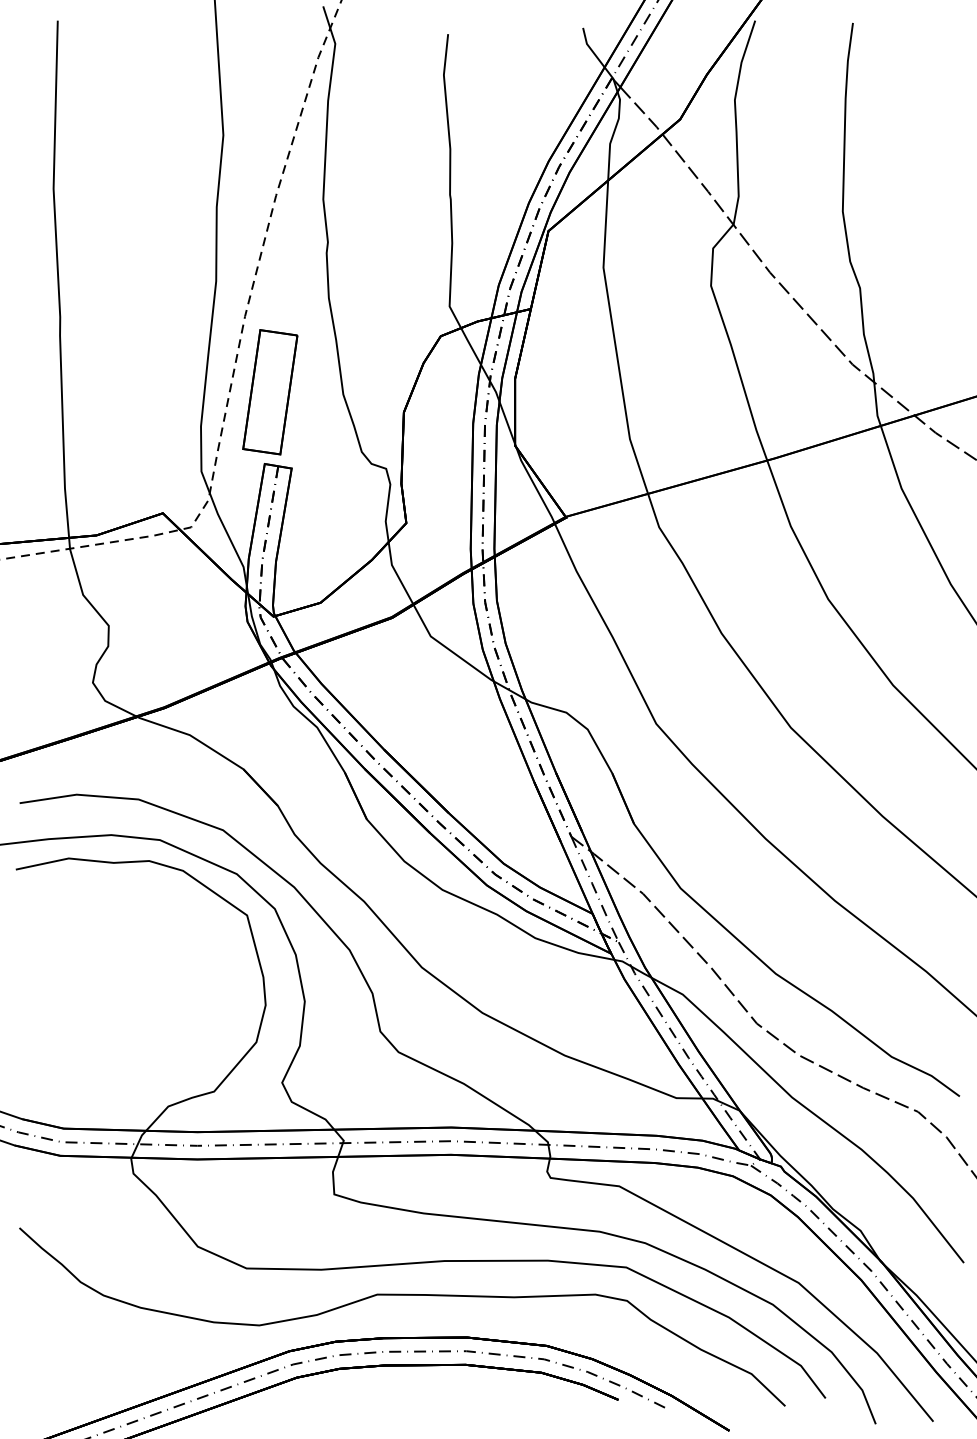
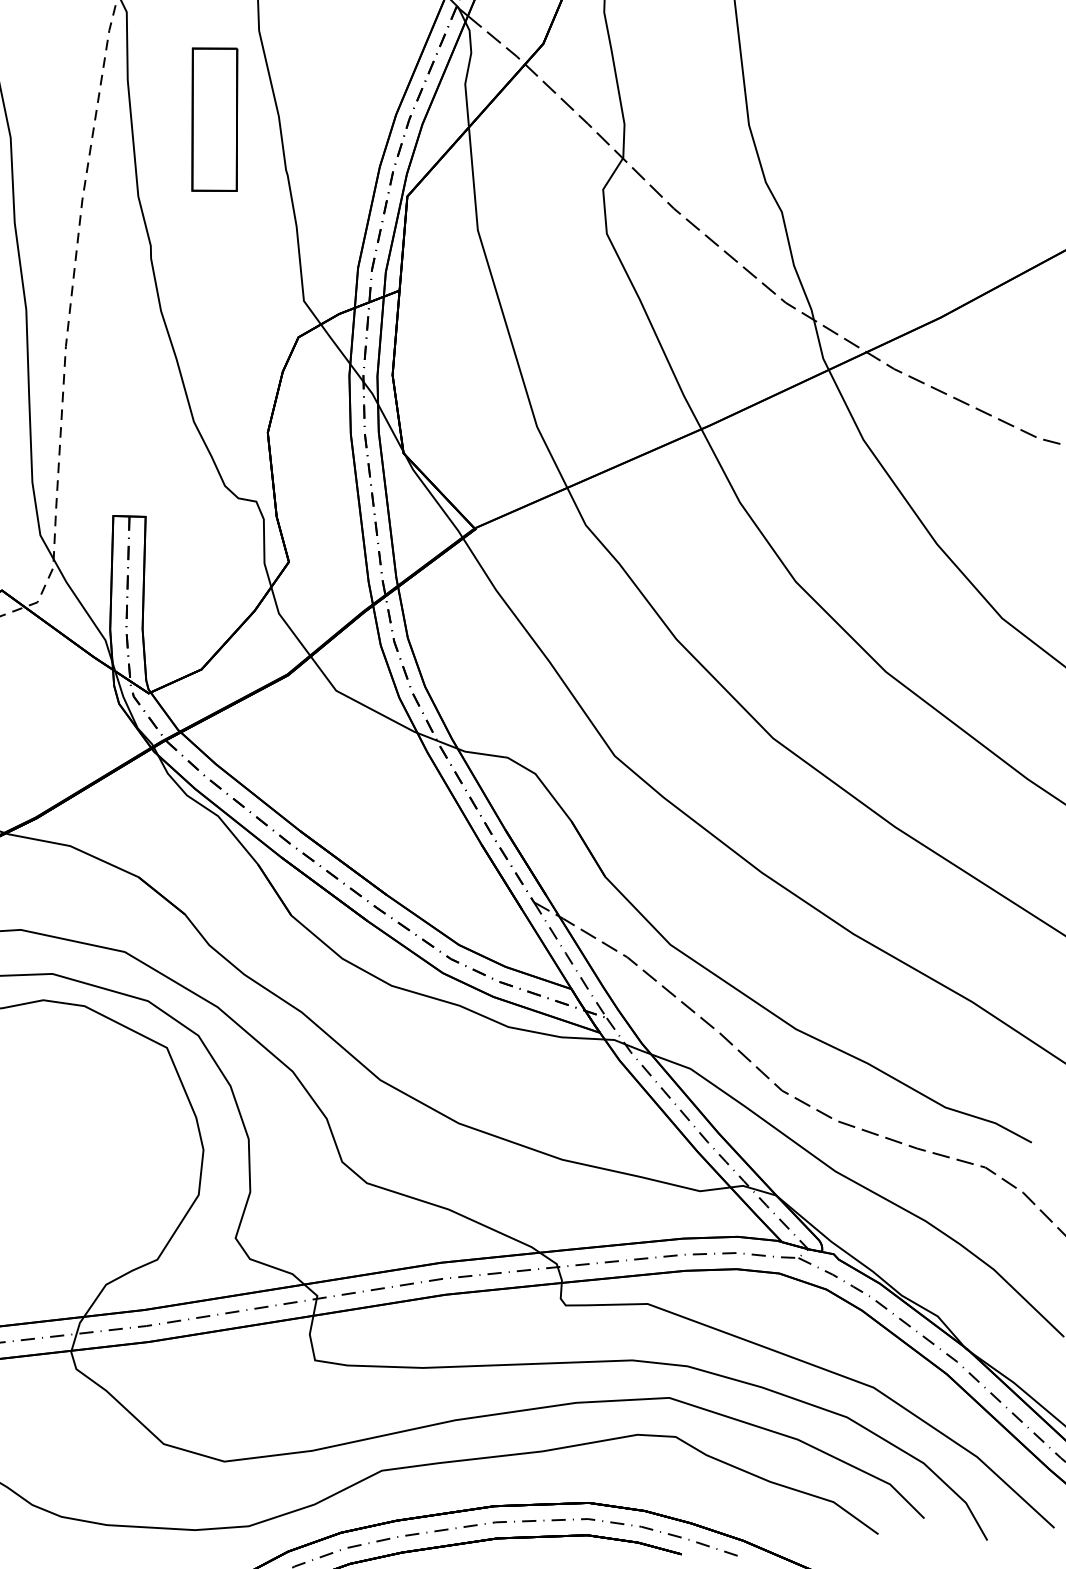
part: (270, 392) -> (215, 119), moved

